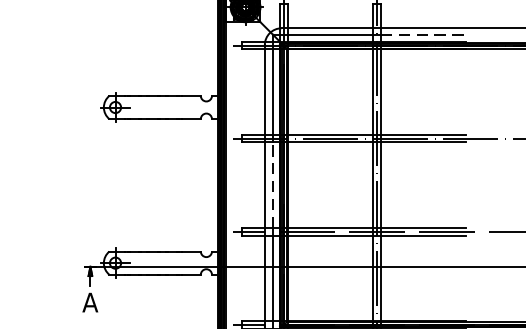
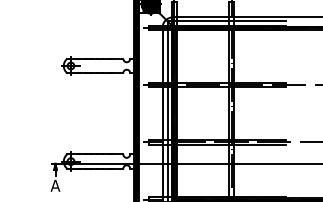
line: (424, 35) -> (260, 21), dashed -> solid
line: (272, 184) -> (167, 113), dashed -> solid

